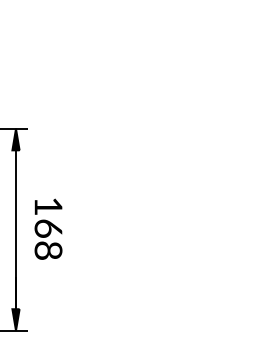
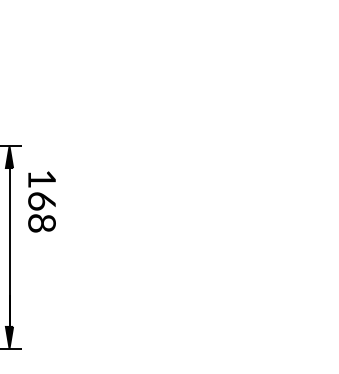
text: (47, 228) -> (41, 201), moved

